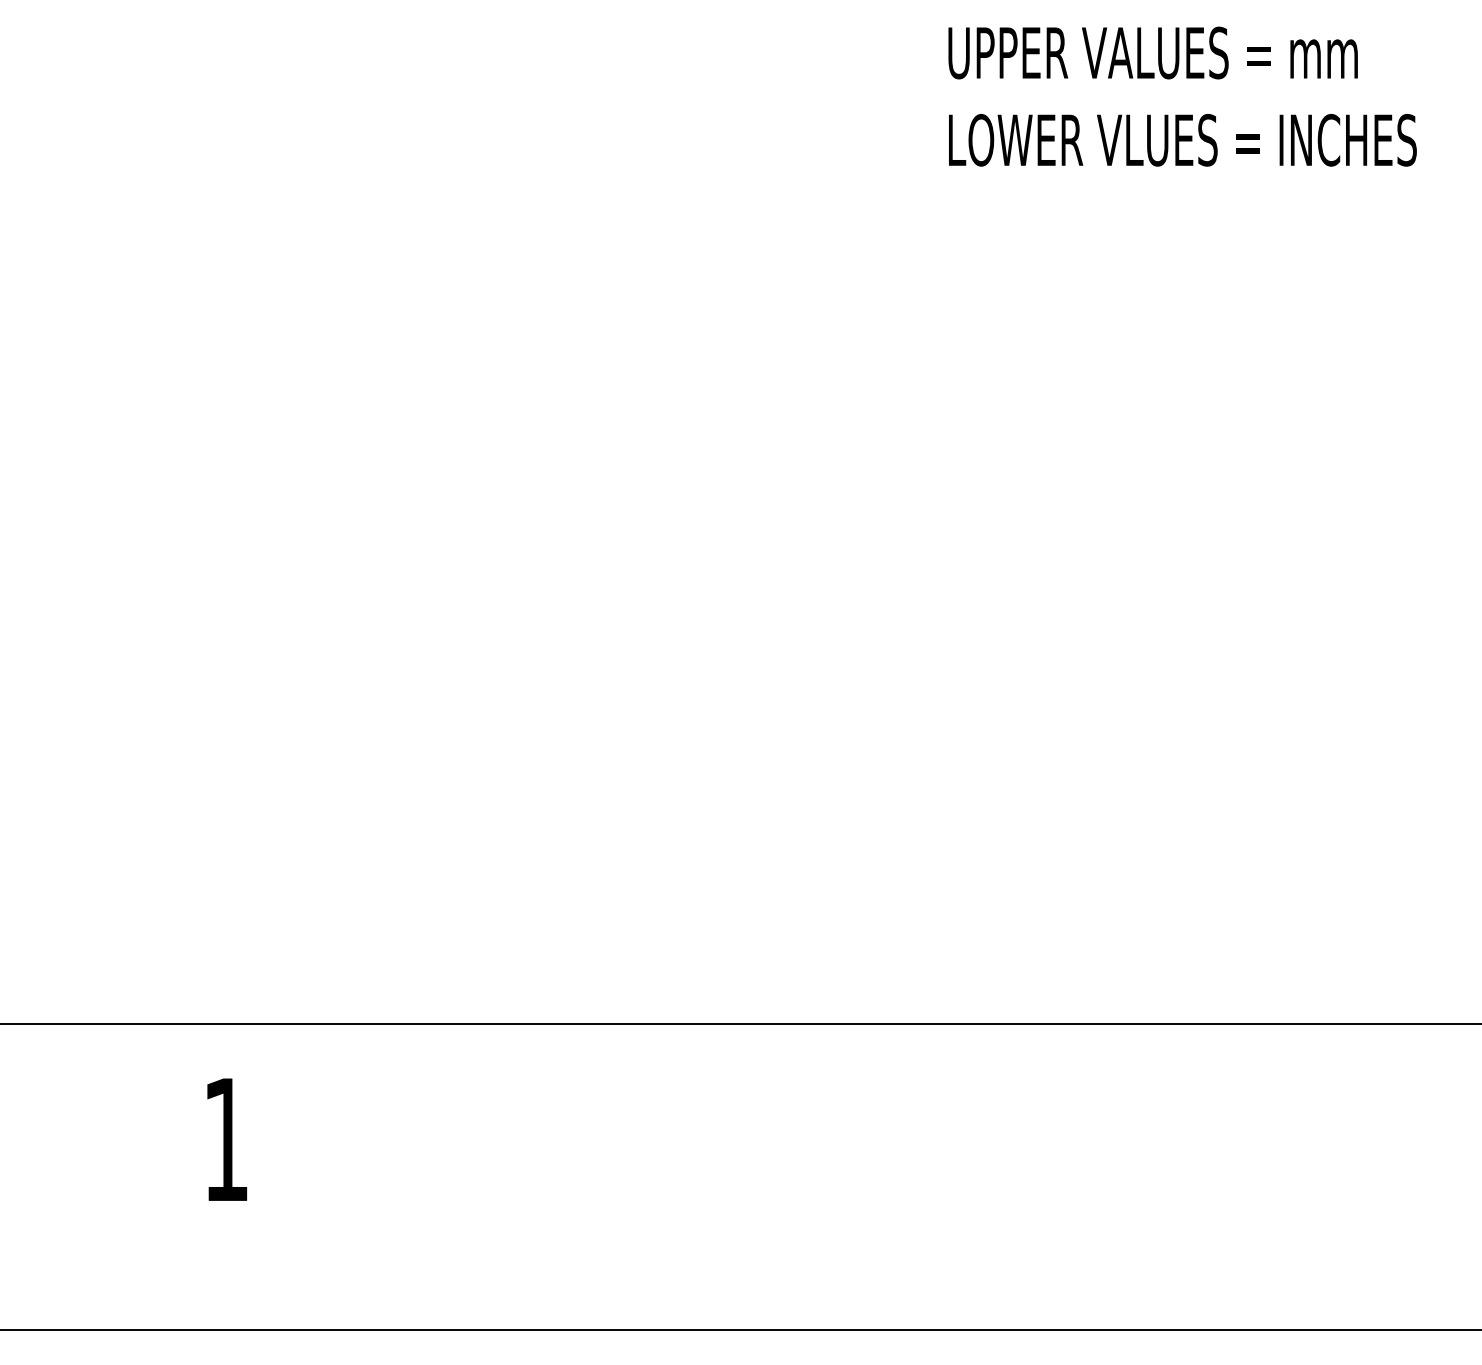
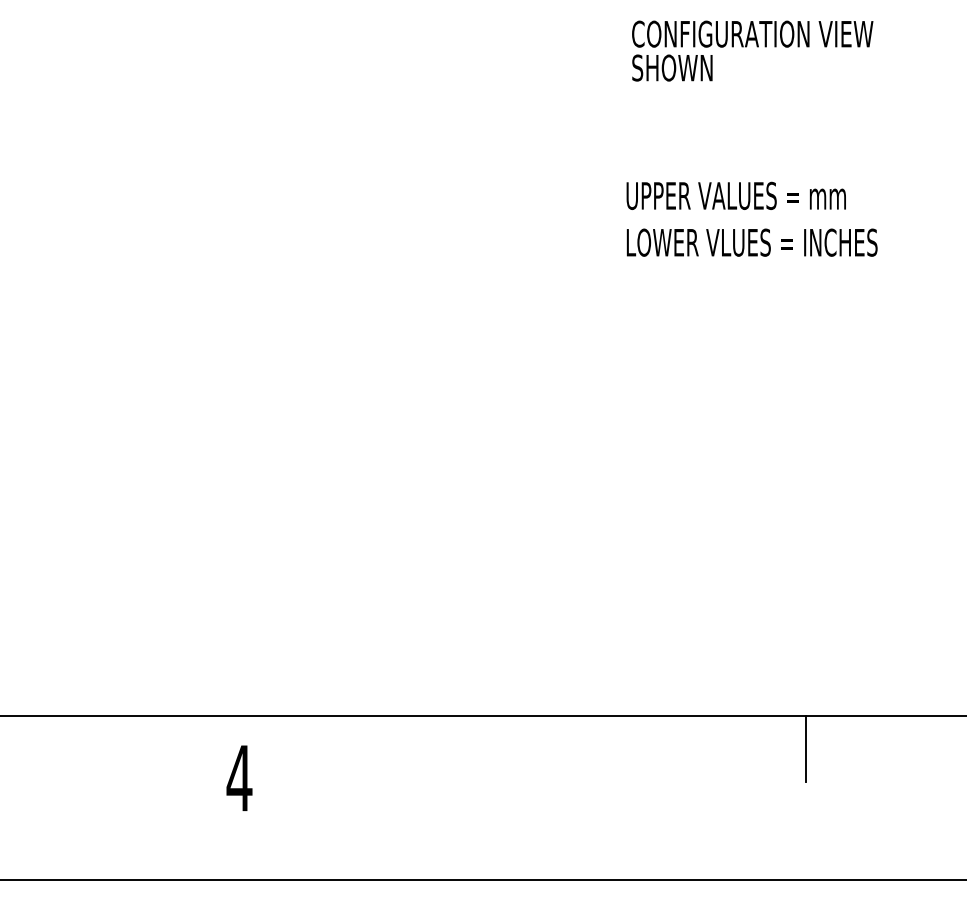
line: (1284, 1084) -> (806, 748), added
text: (226, 1140) -> (239, 778), 1 -> 4

